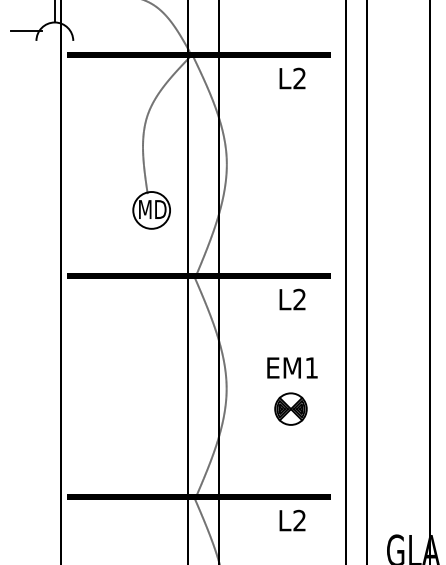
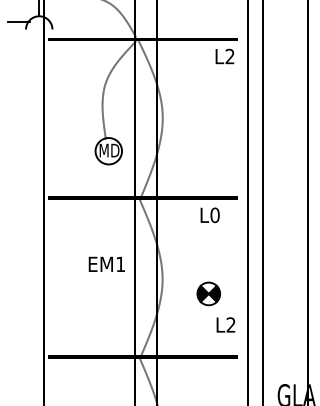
text: (291, 78) -> (224, 56), moved
text: (298, 299) -> (214, 215), L2 -> L0
text: (291, 366) -> (106, 263), moved
text: (291, 519) -> (225, 324), moved

